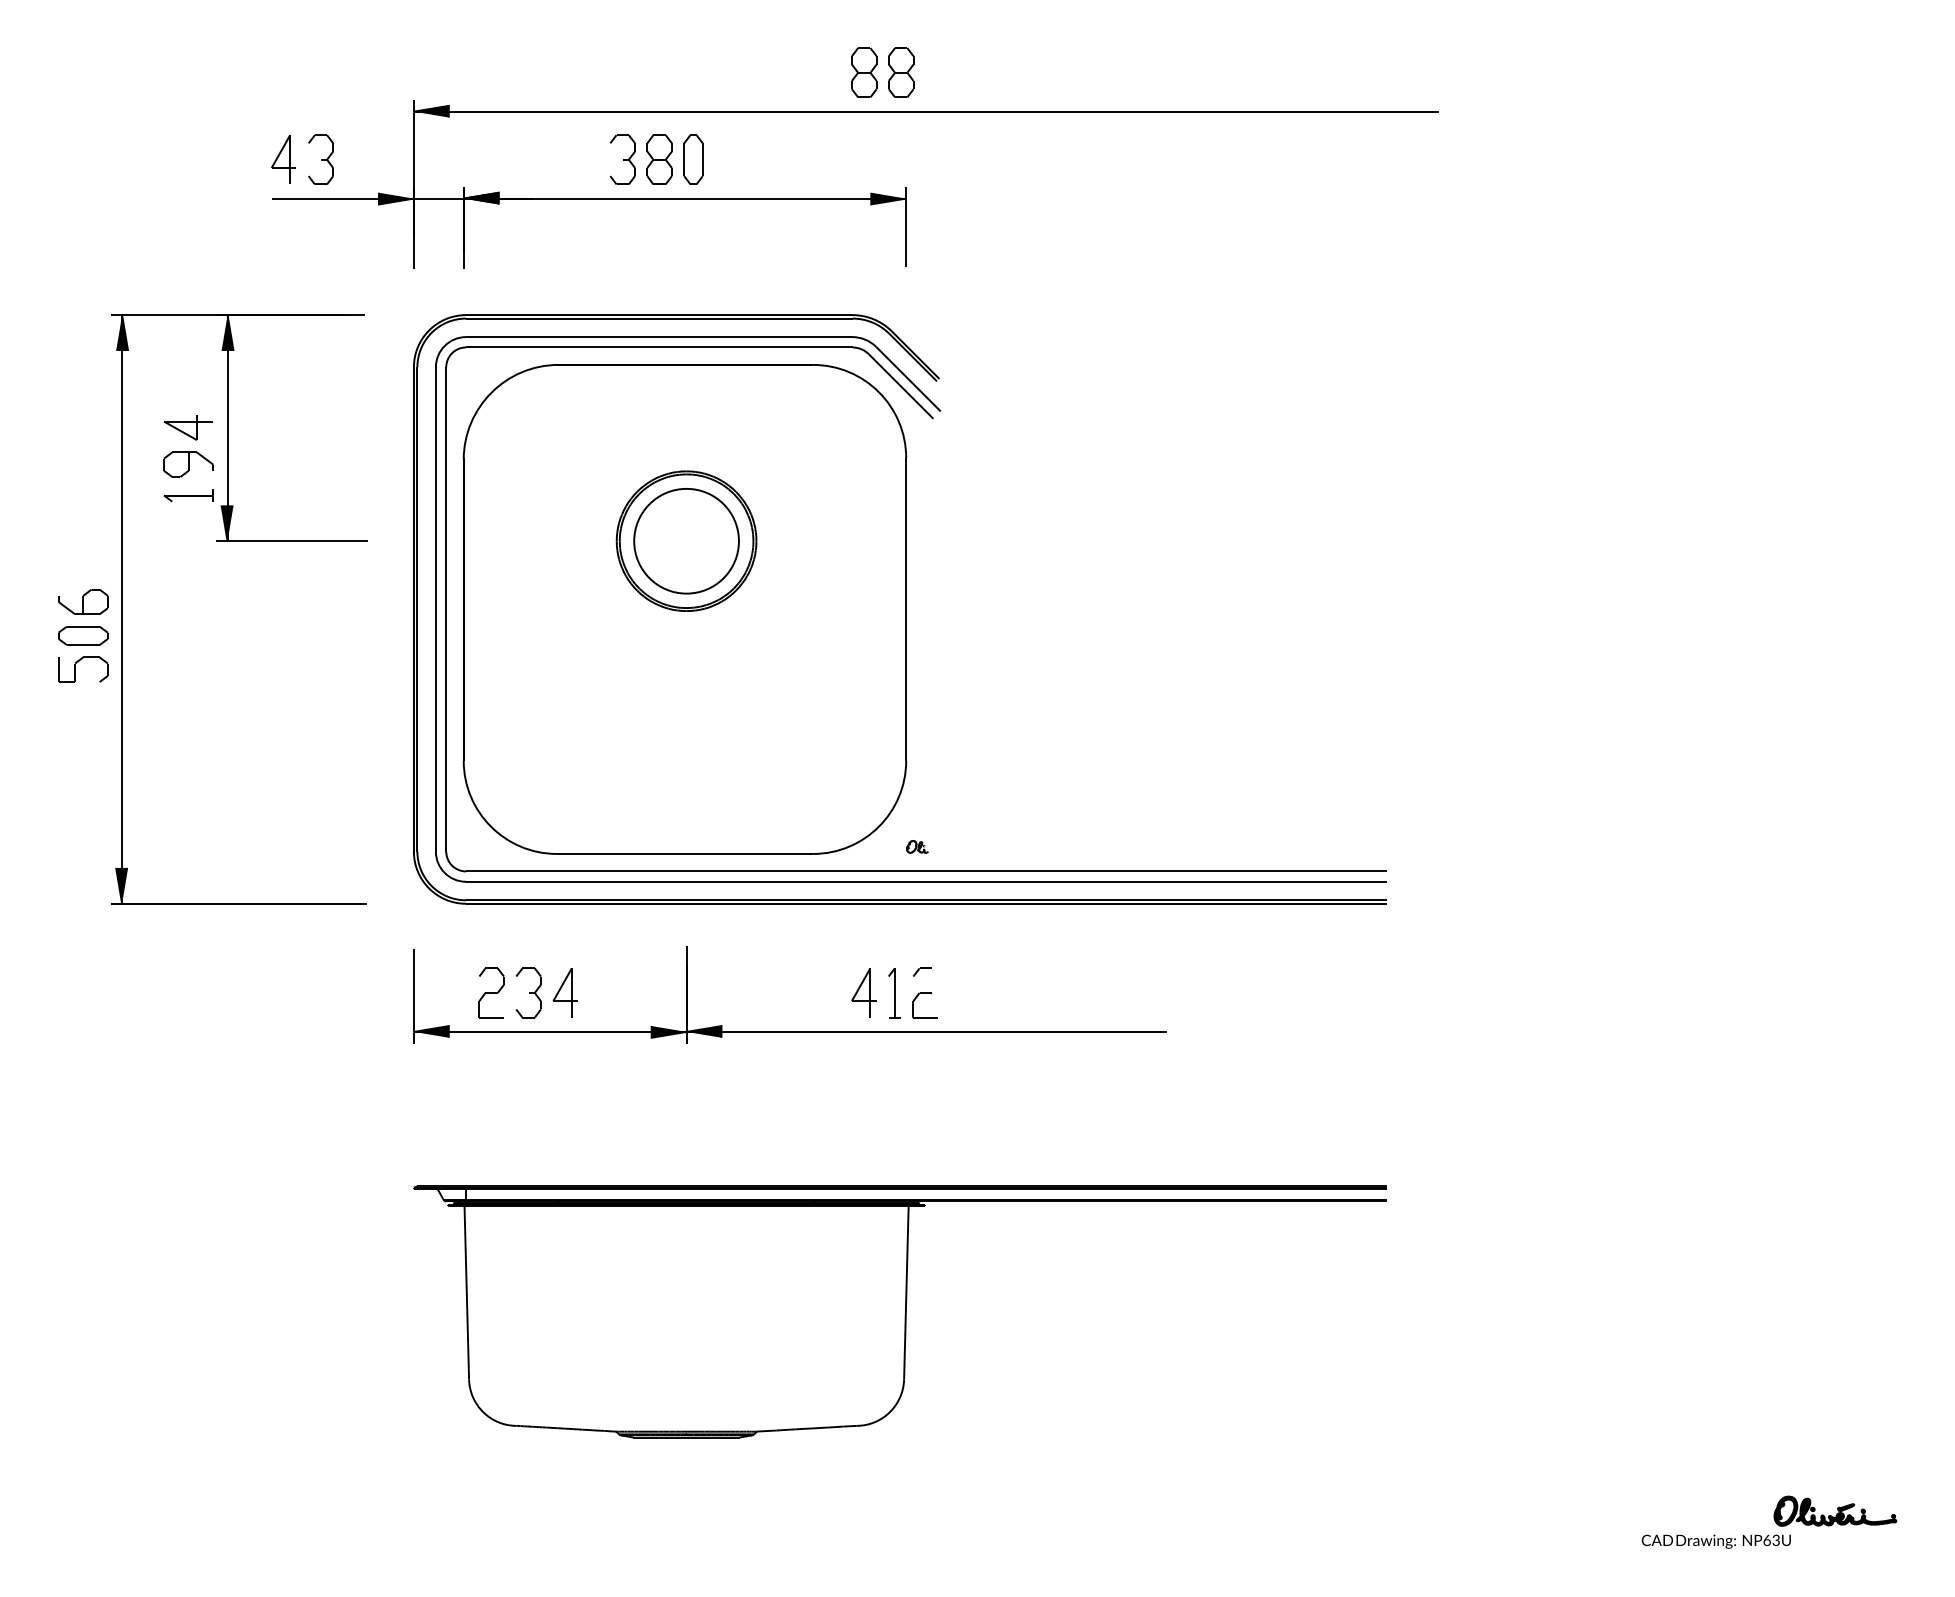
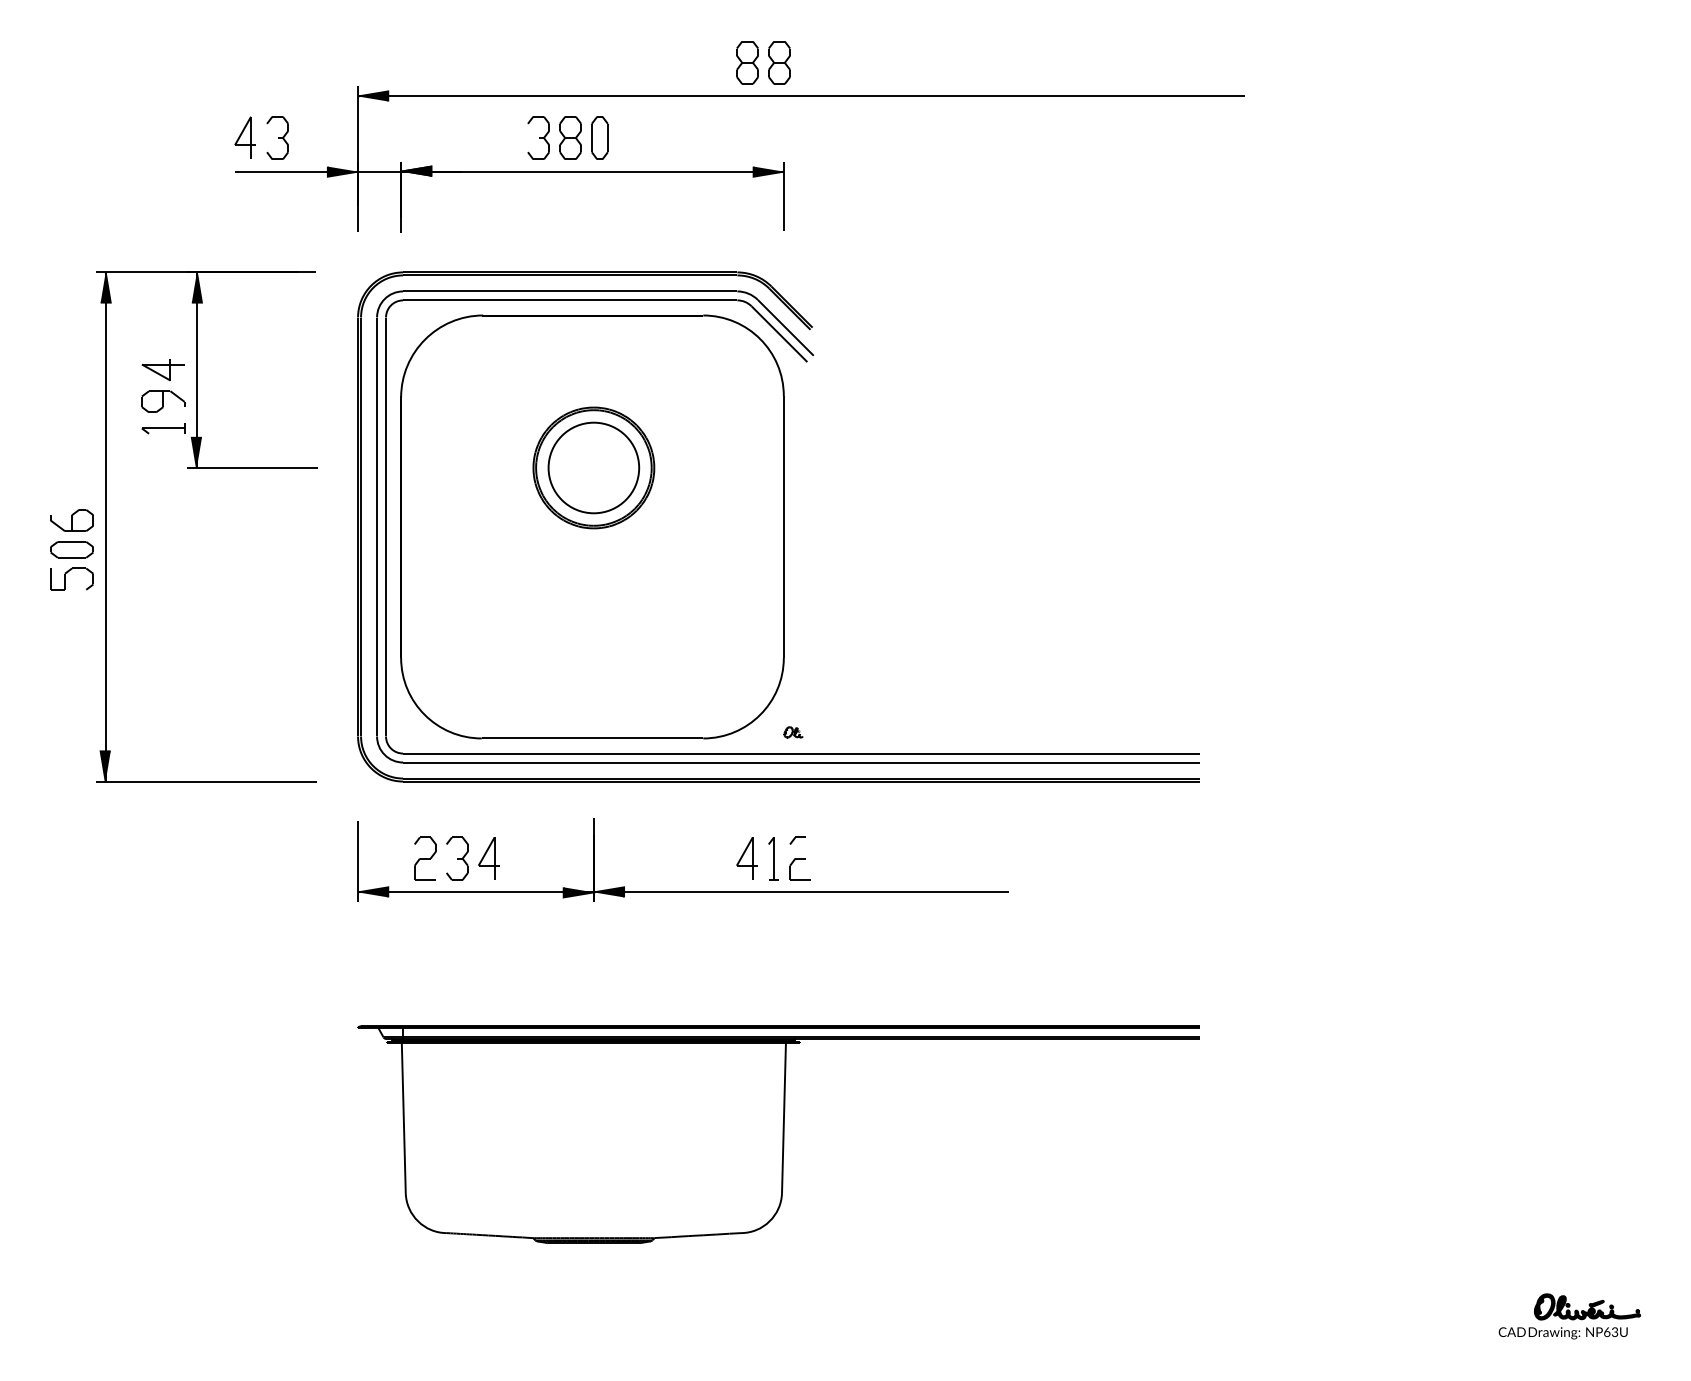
text: (1715, 1541) -> (1562, 1333), moved

